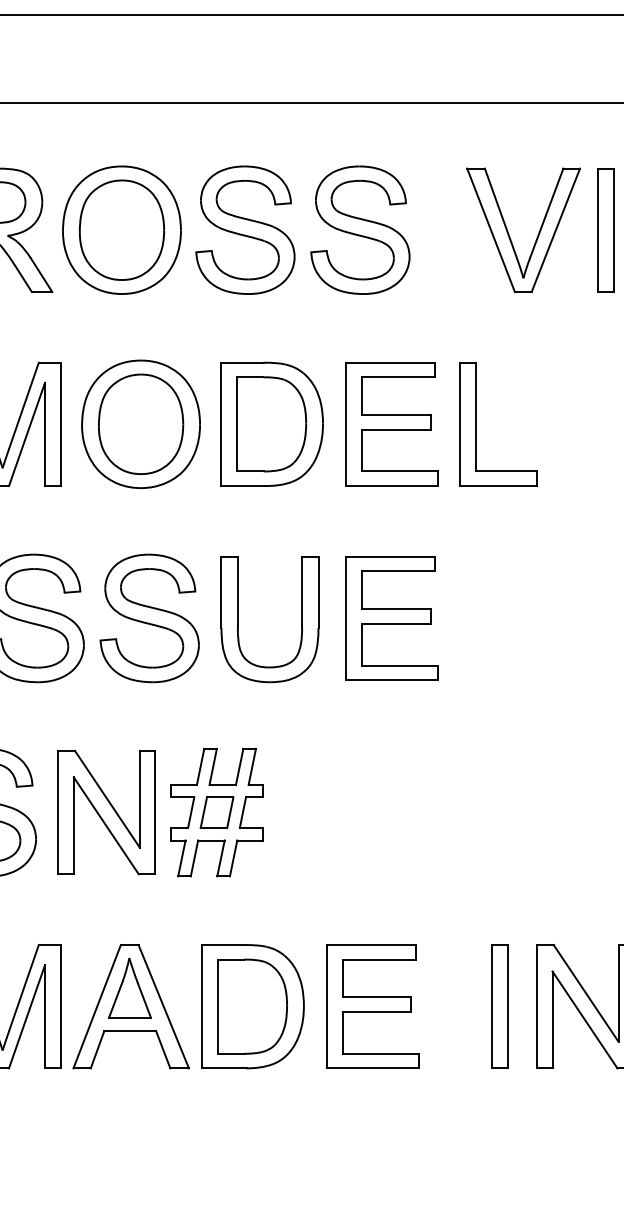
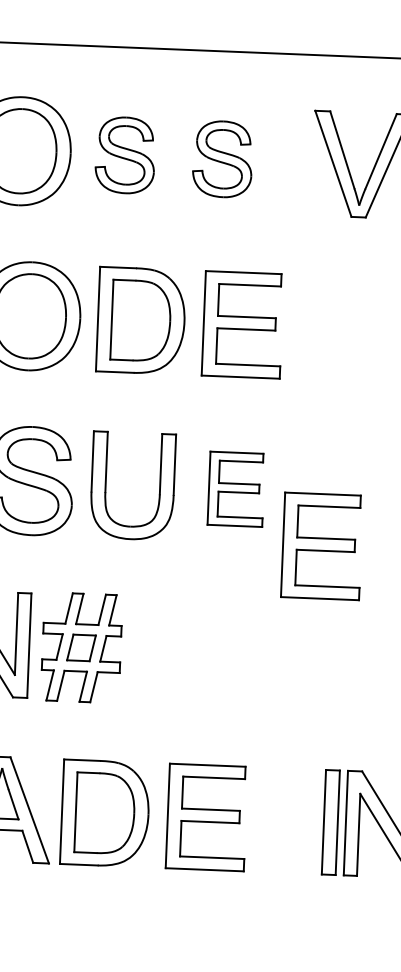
part: (245, 229) -> (125, 154), size x0.7
part: (360, 229) -> (222, 158), size x0.7
part: (476, 424) -> (314, 327), removed
part: (391, 618) -> (235, 489), size x0.7
part: (495, 681) -> (321, 546), added
part: (499, 1006) -> (330, 822), moved

